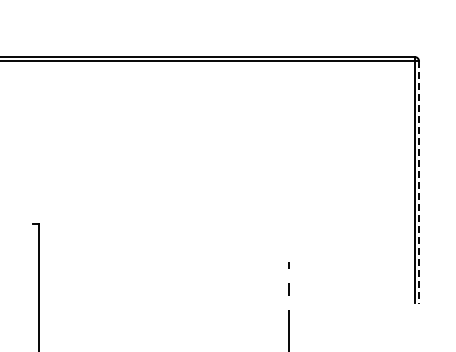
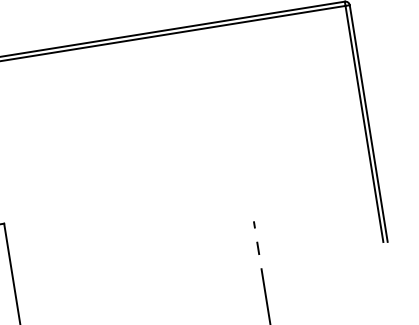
line: (419, 183) -> (369, 124), dashed -> solid

